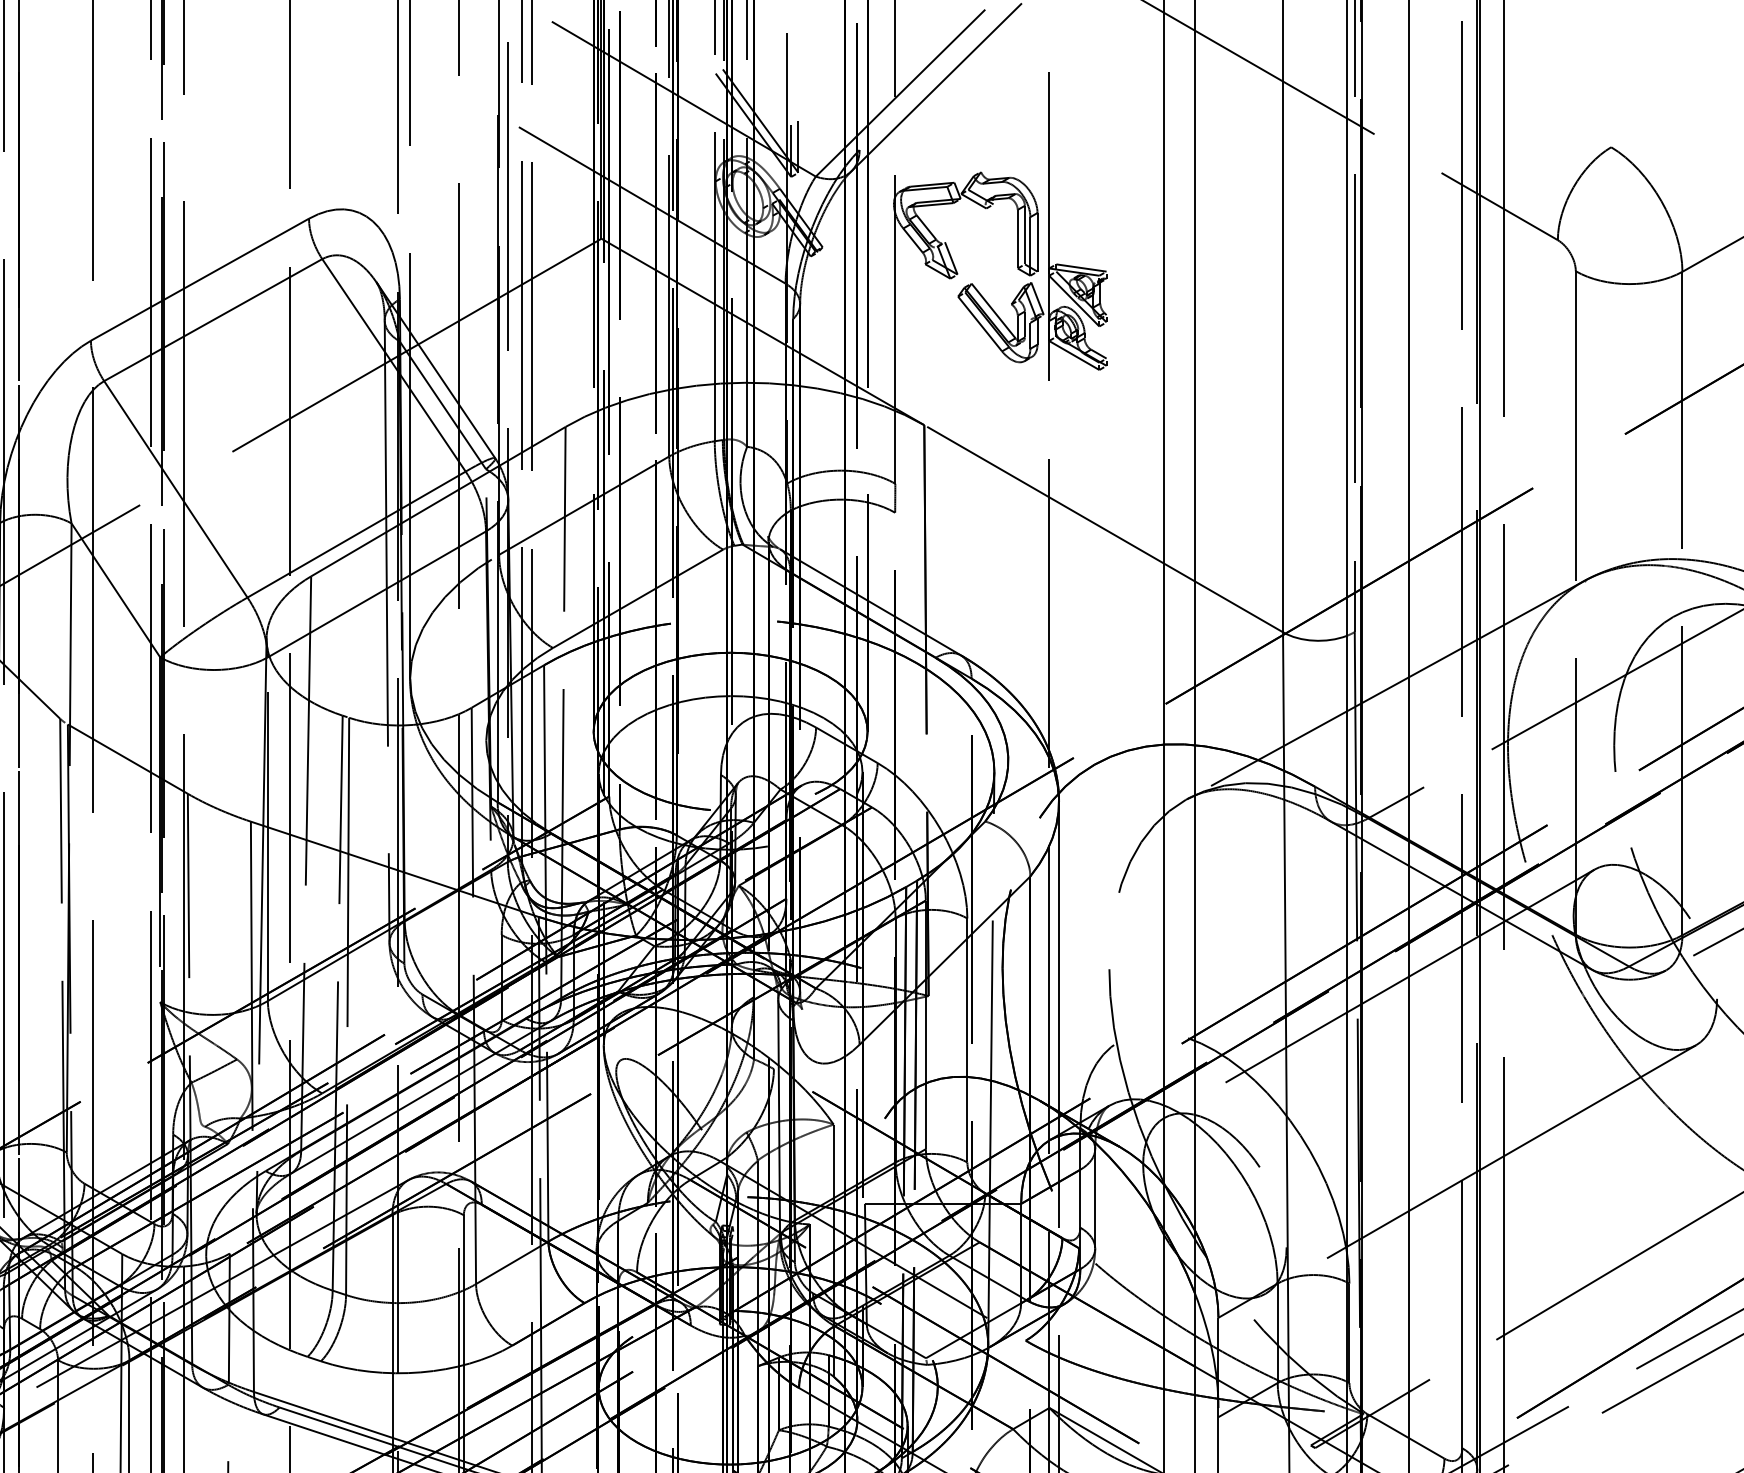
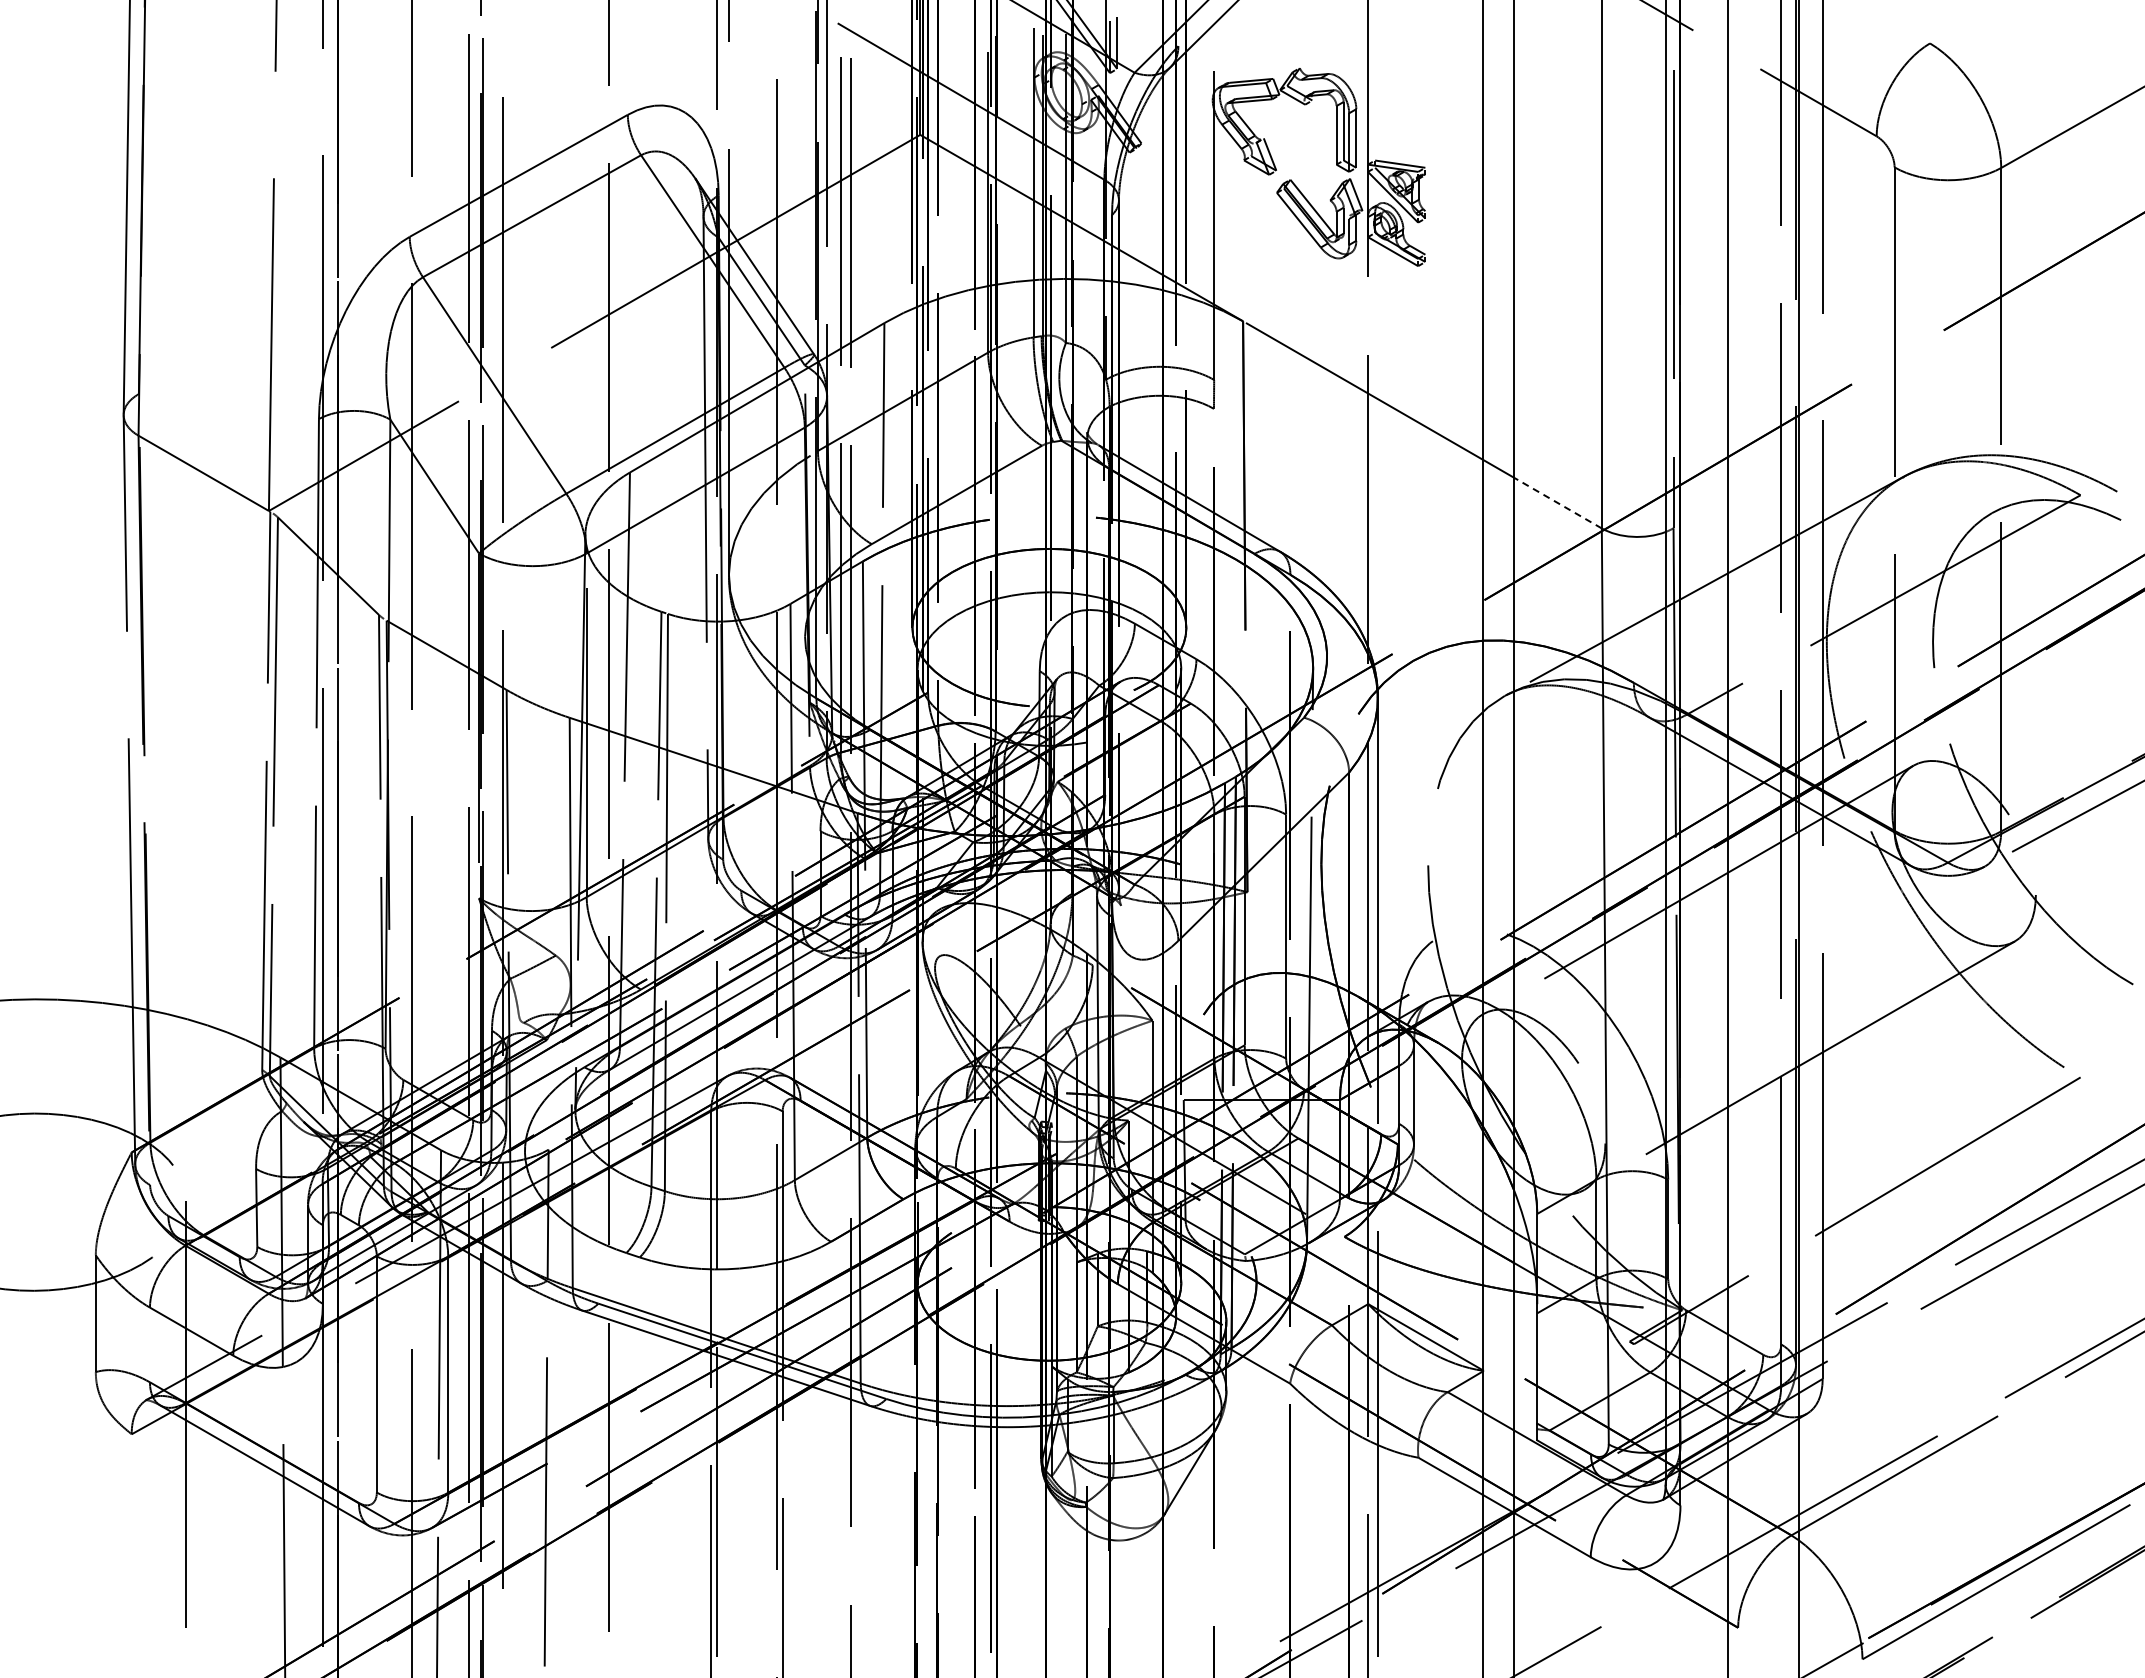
line: (1238, 607) -> (1557, 503), solid -> dashed

